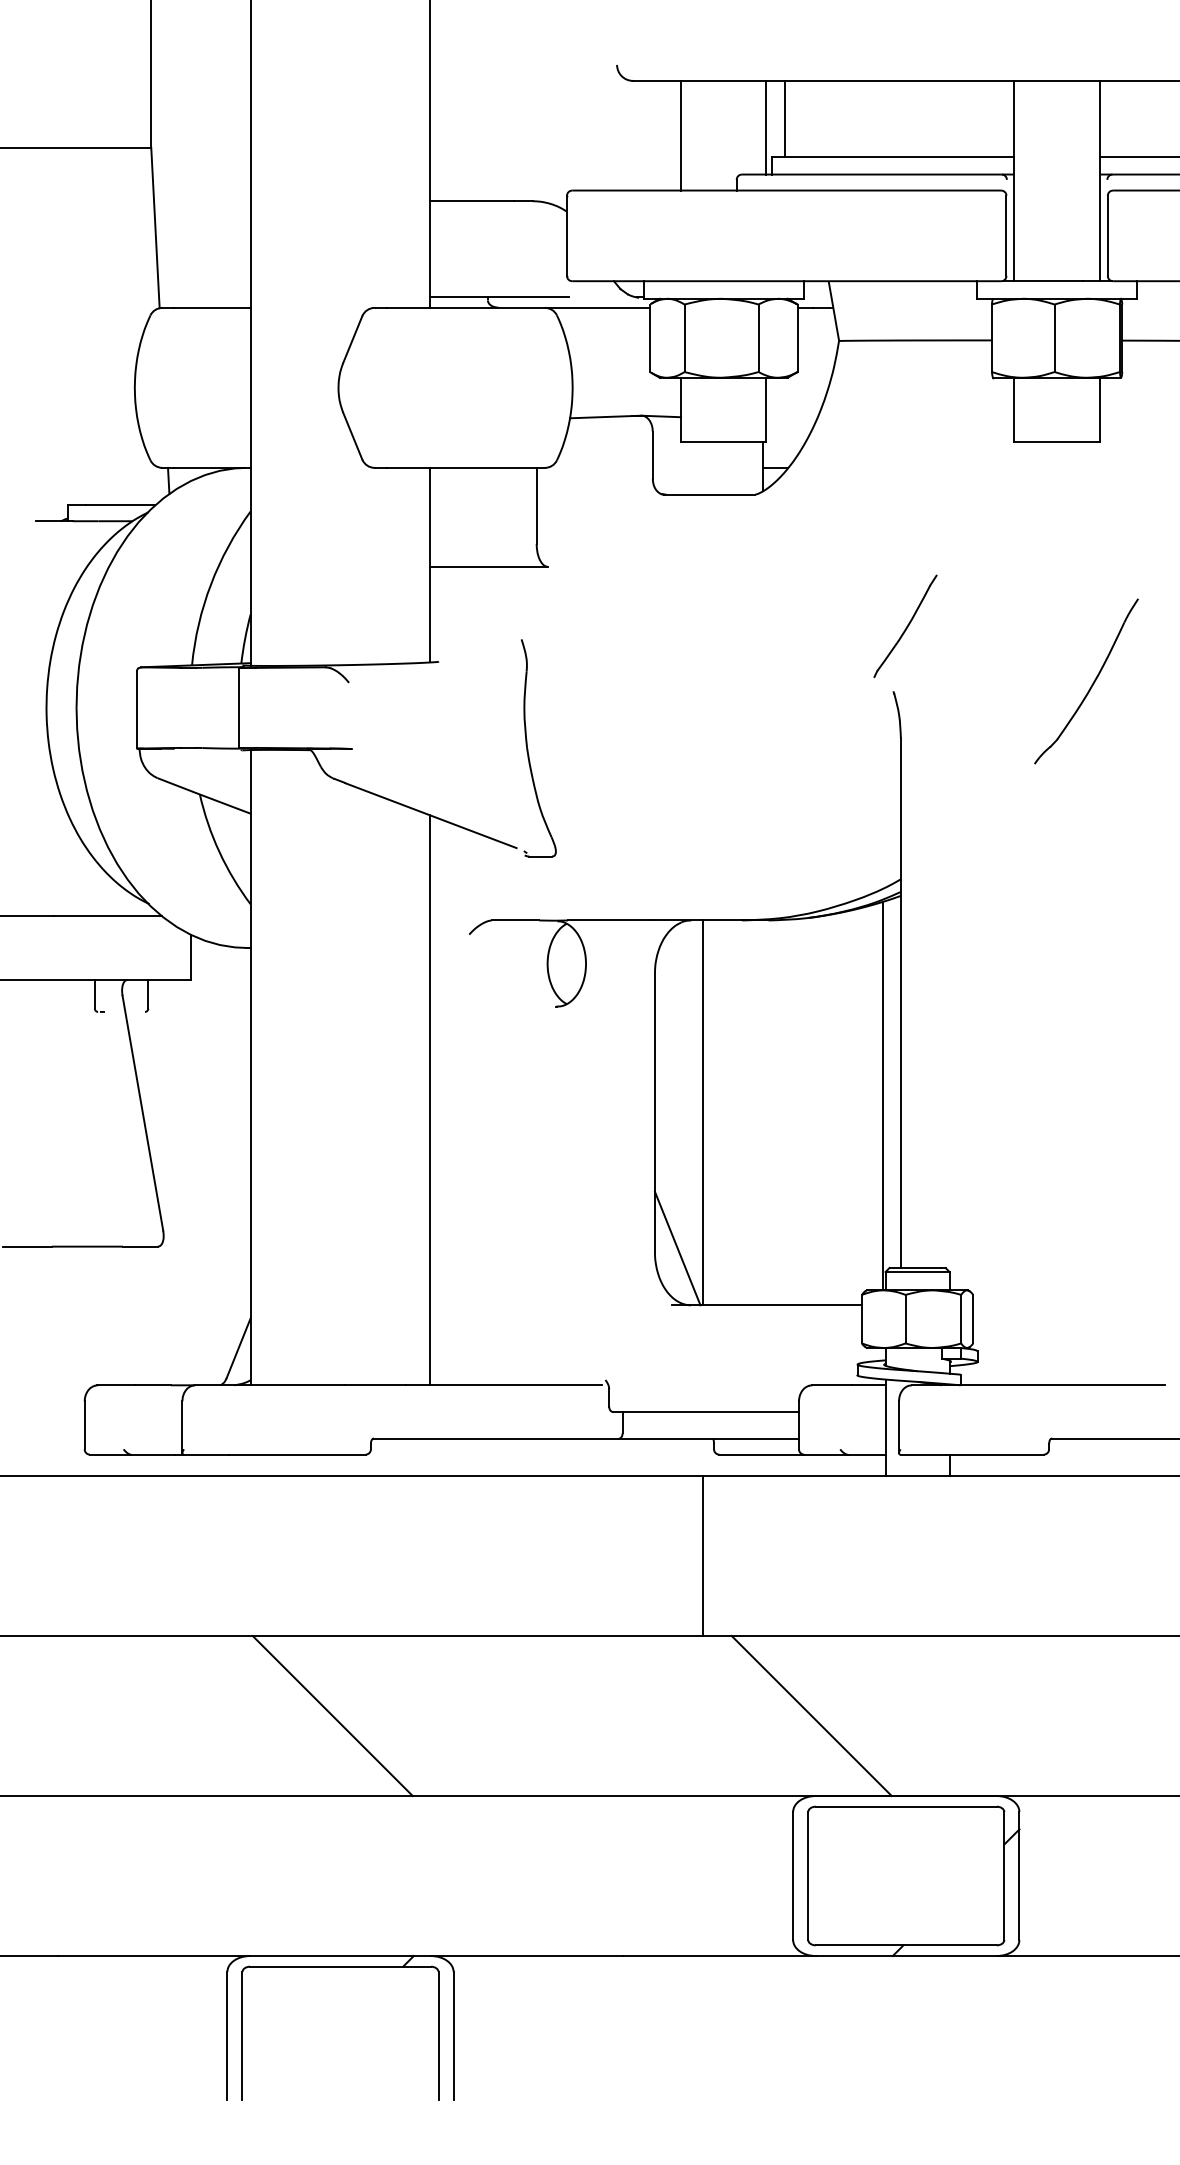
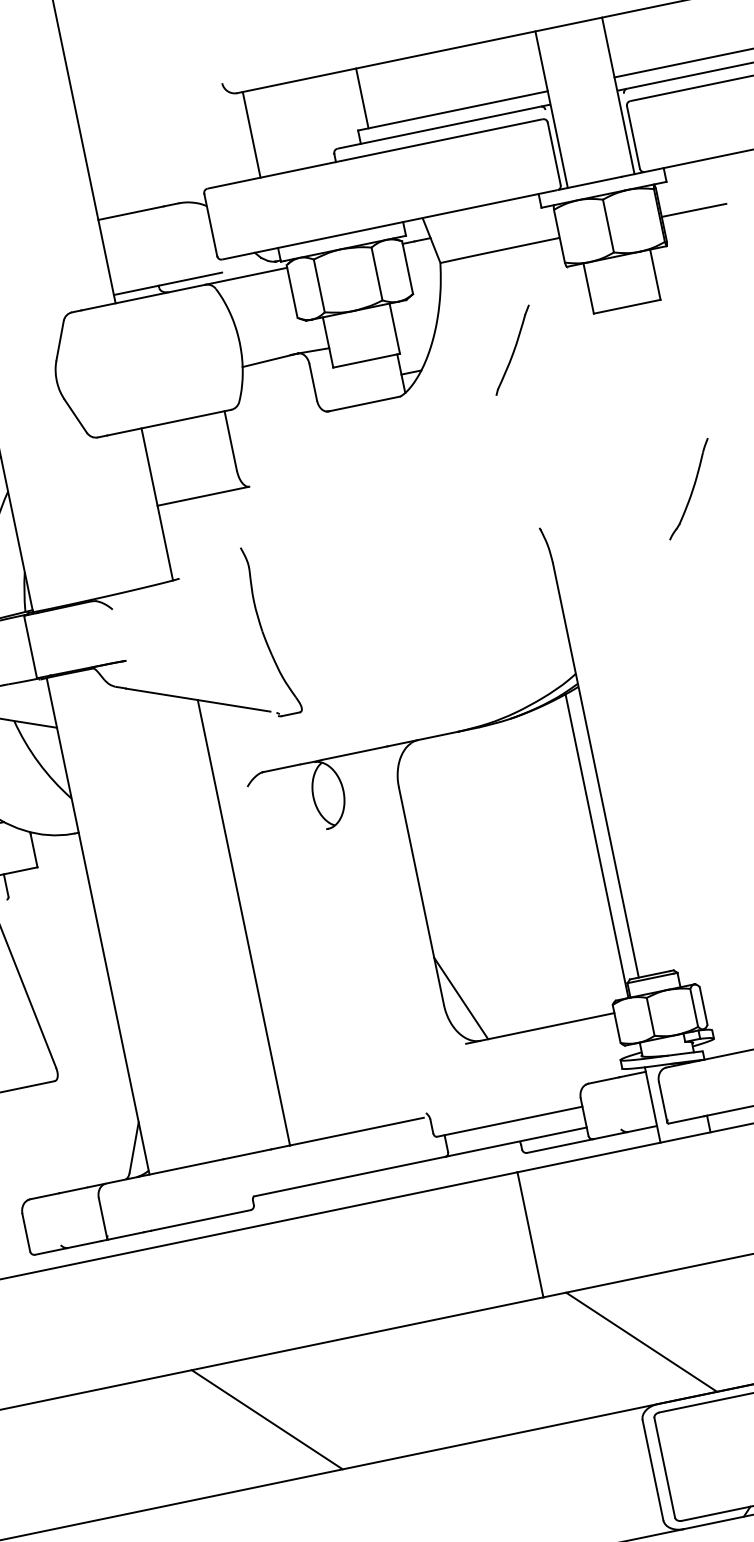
line: (766, 127) -> (349, 107), removed
line: (681, 135) -> (251, 134), moved
part: (905, 625) -> (512, 349), moved
part: (1086, 681) -> (688, 489), size x0.7
line: (703, 1112) -> (459, 888), removed

